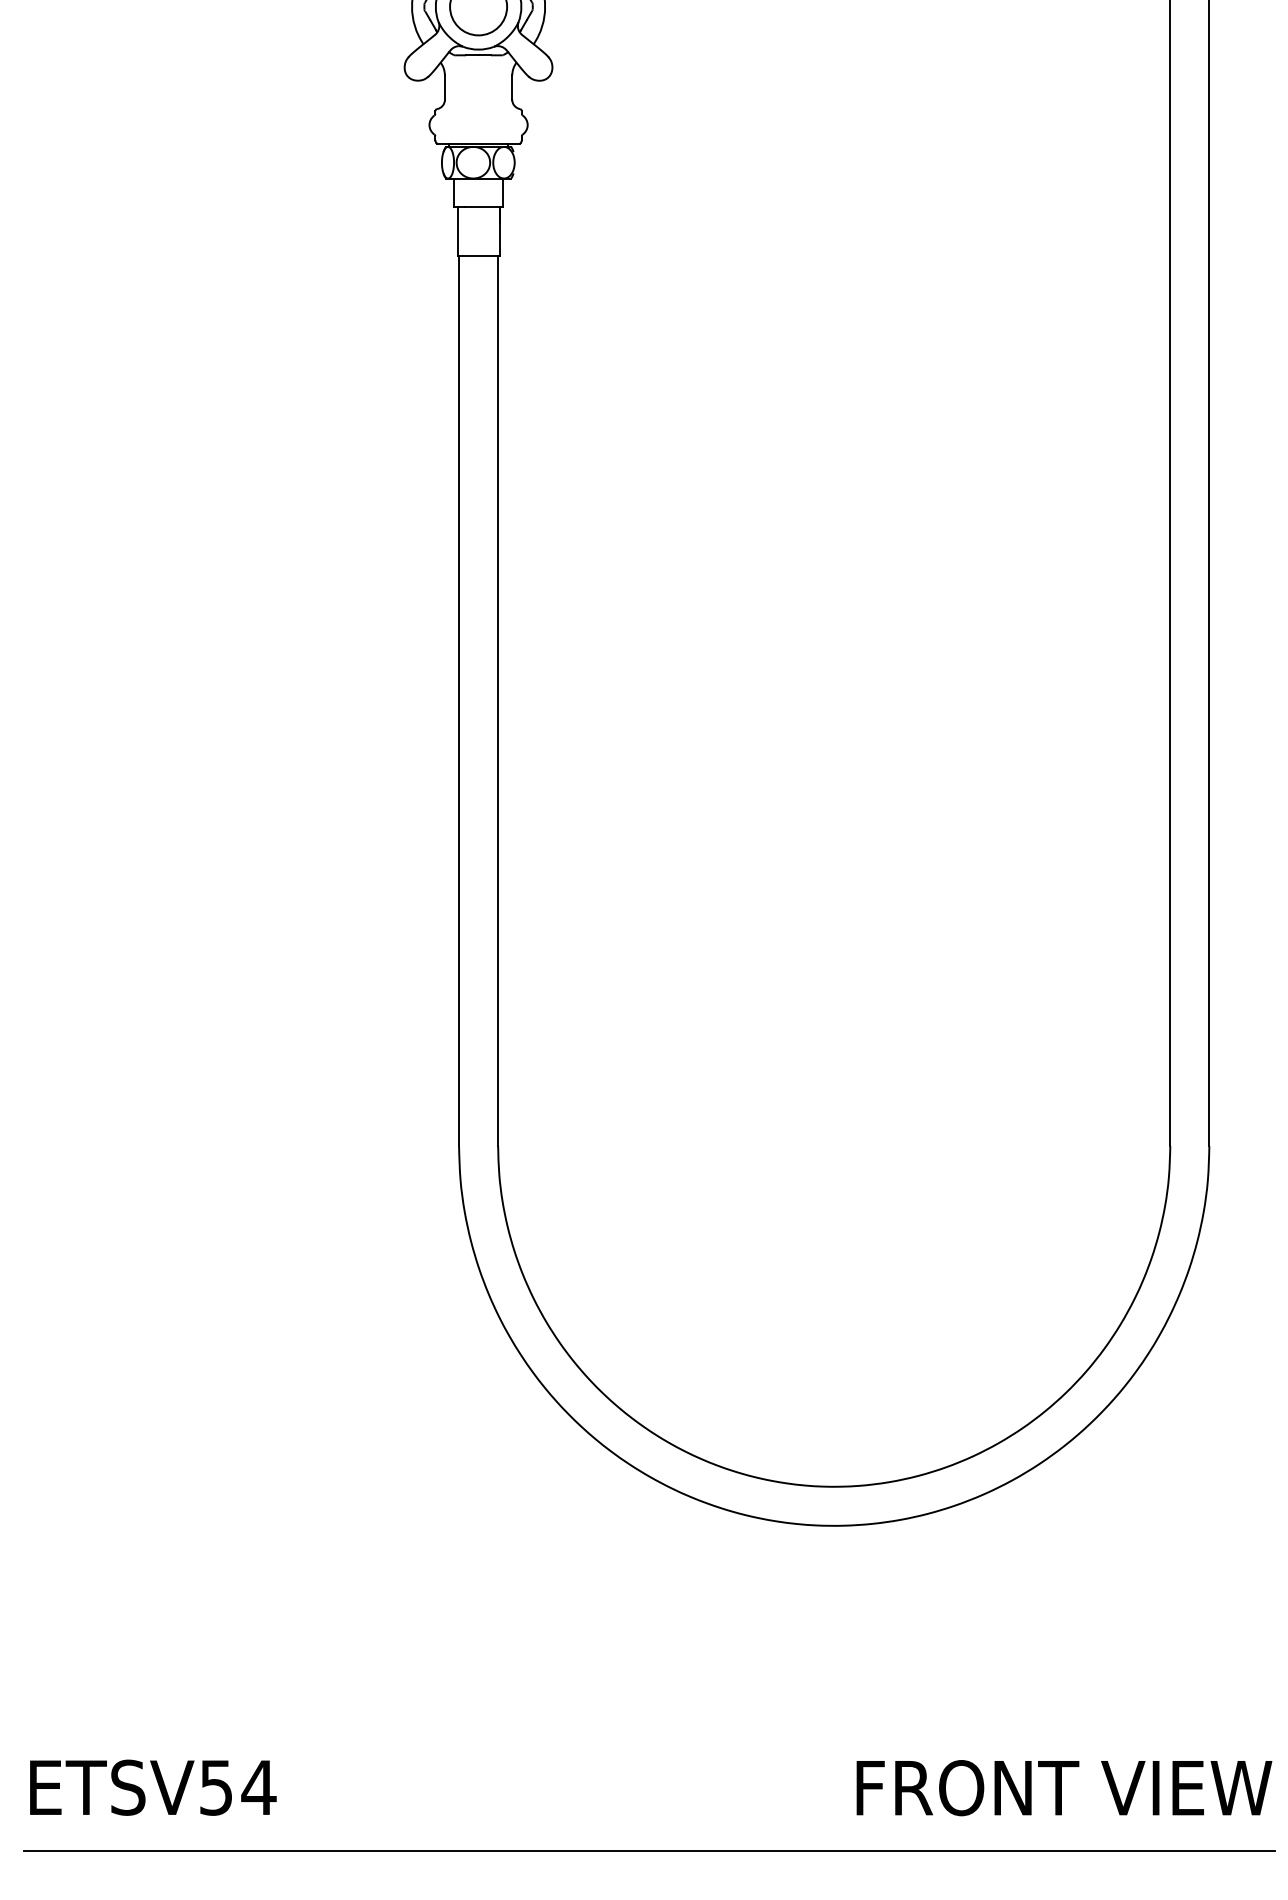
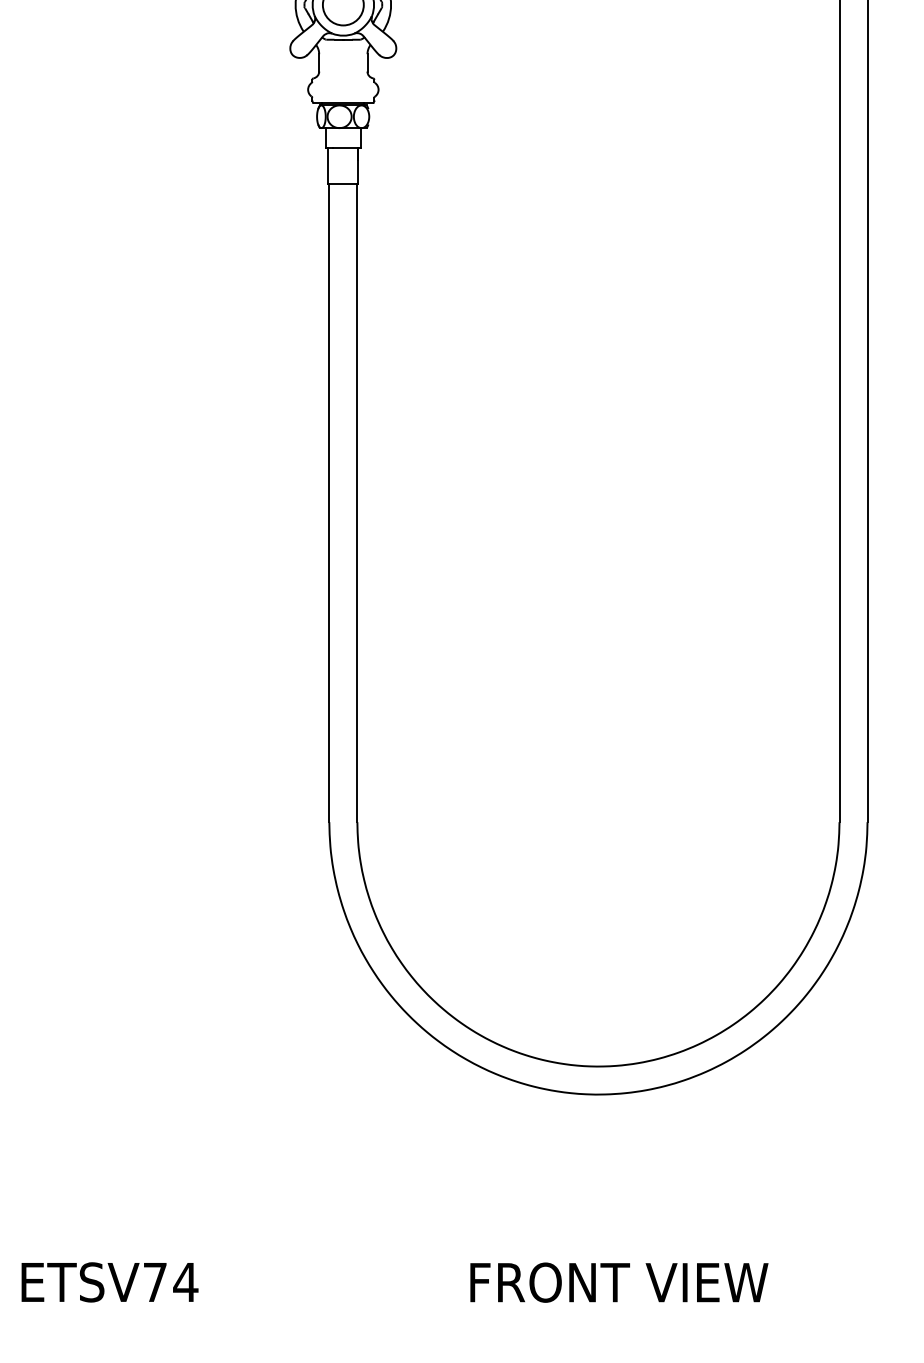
text: (216, 1787) -> (155, 1282), ETSV54 -> ETSV74
text: (1064, 1788) -> (619, 1282), moved
line: (648, 1851) -> (465, 1328), removed

